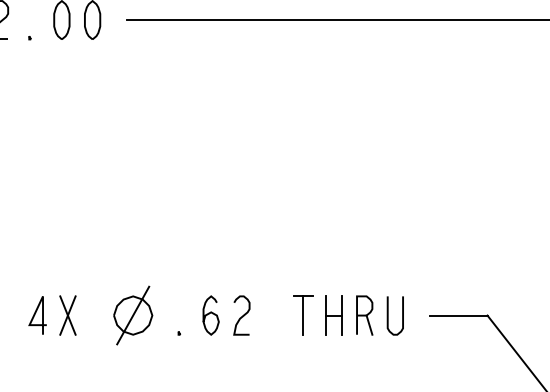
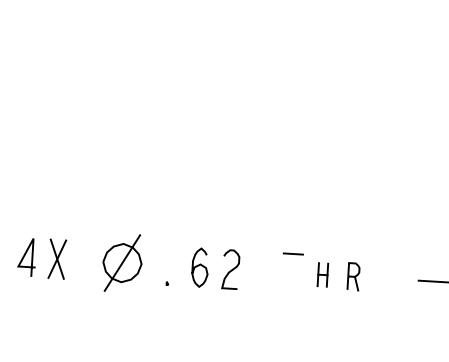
line: (303, 315) -> (292, 273), removed
part: (333, 315) -> (322, 274), size x0.6
part: (364, 315) -> (353, 276), size x0.7
curve: (388, 315) -> (377, 278), removed

